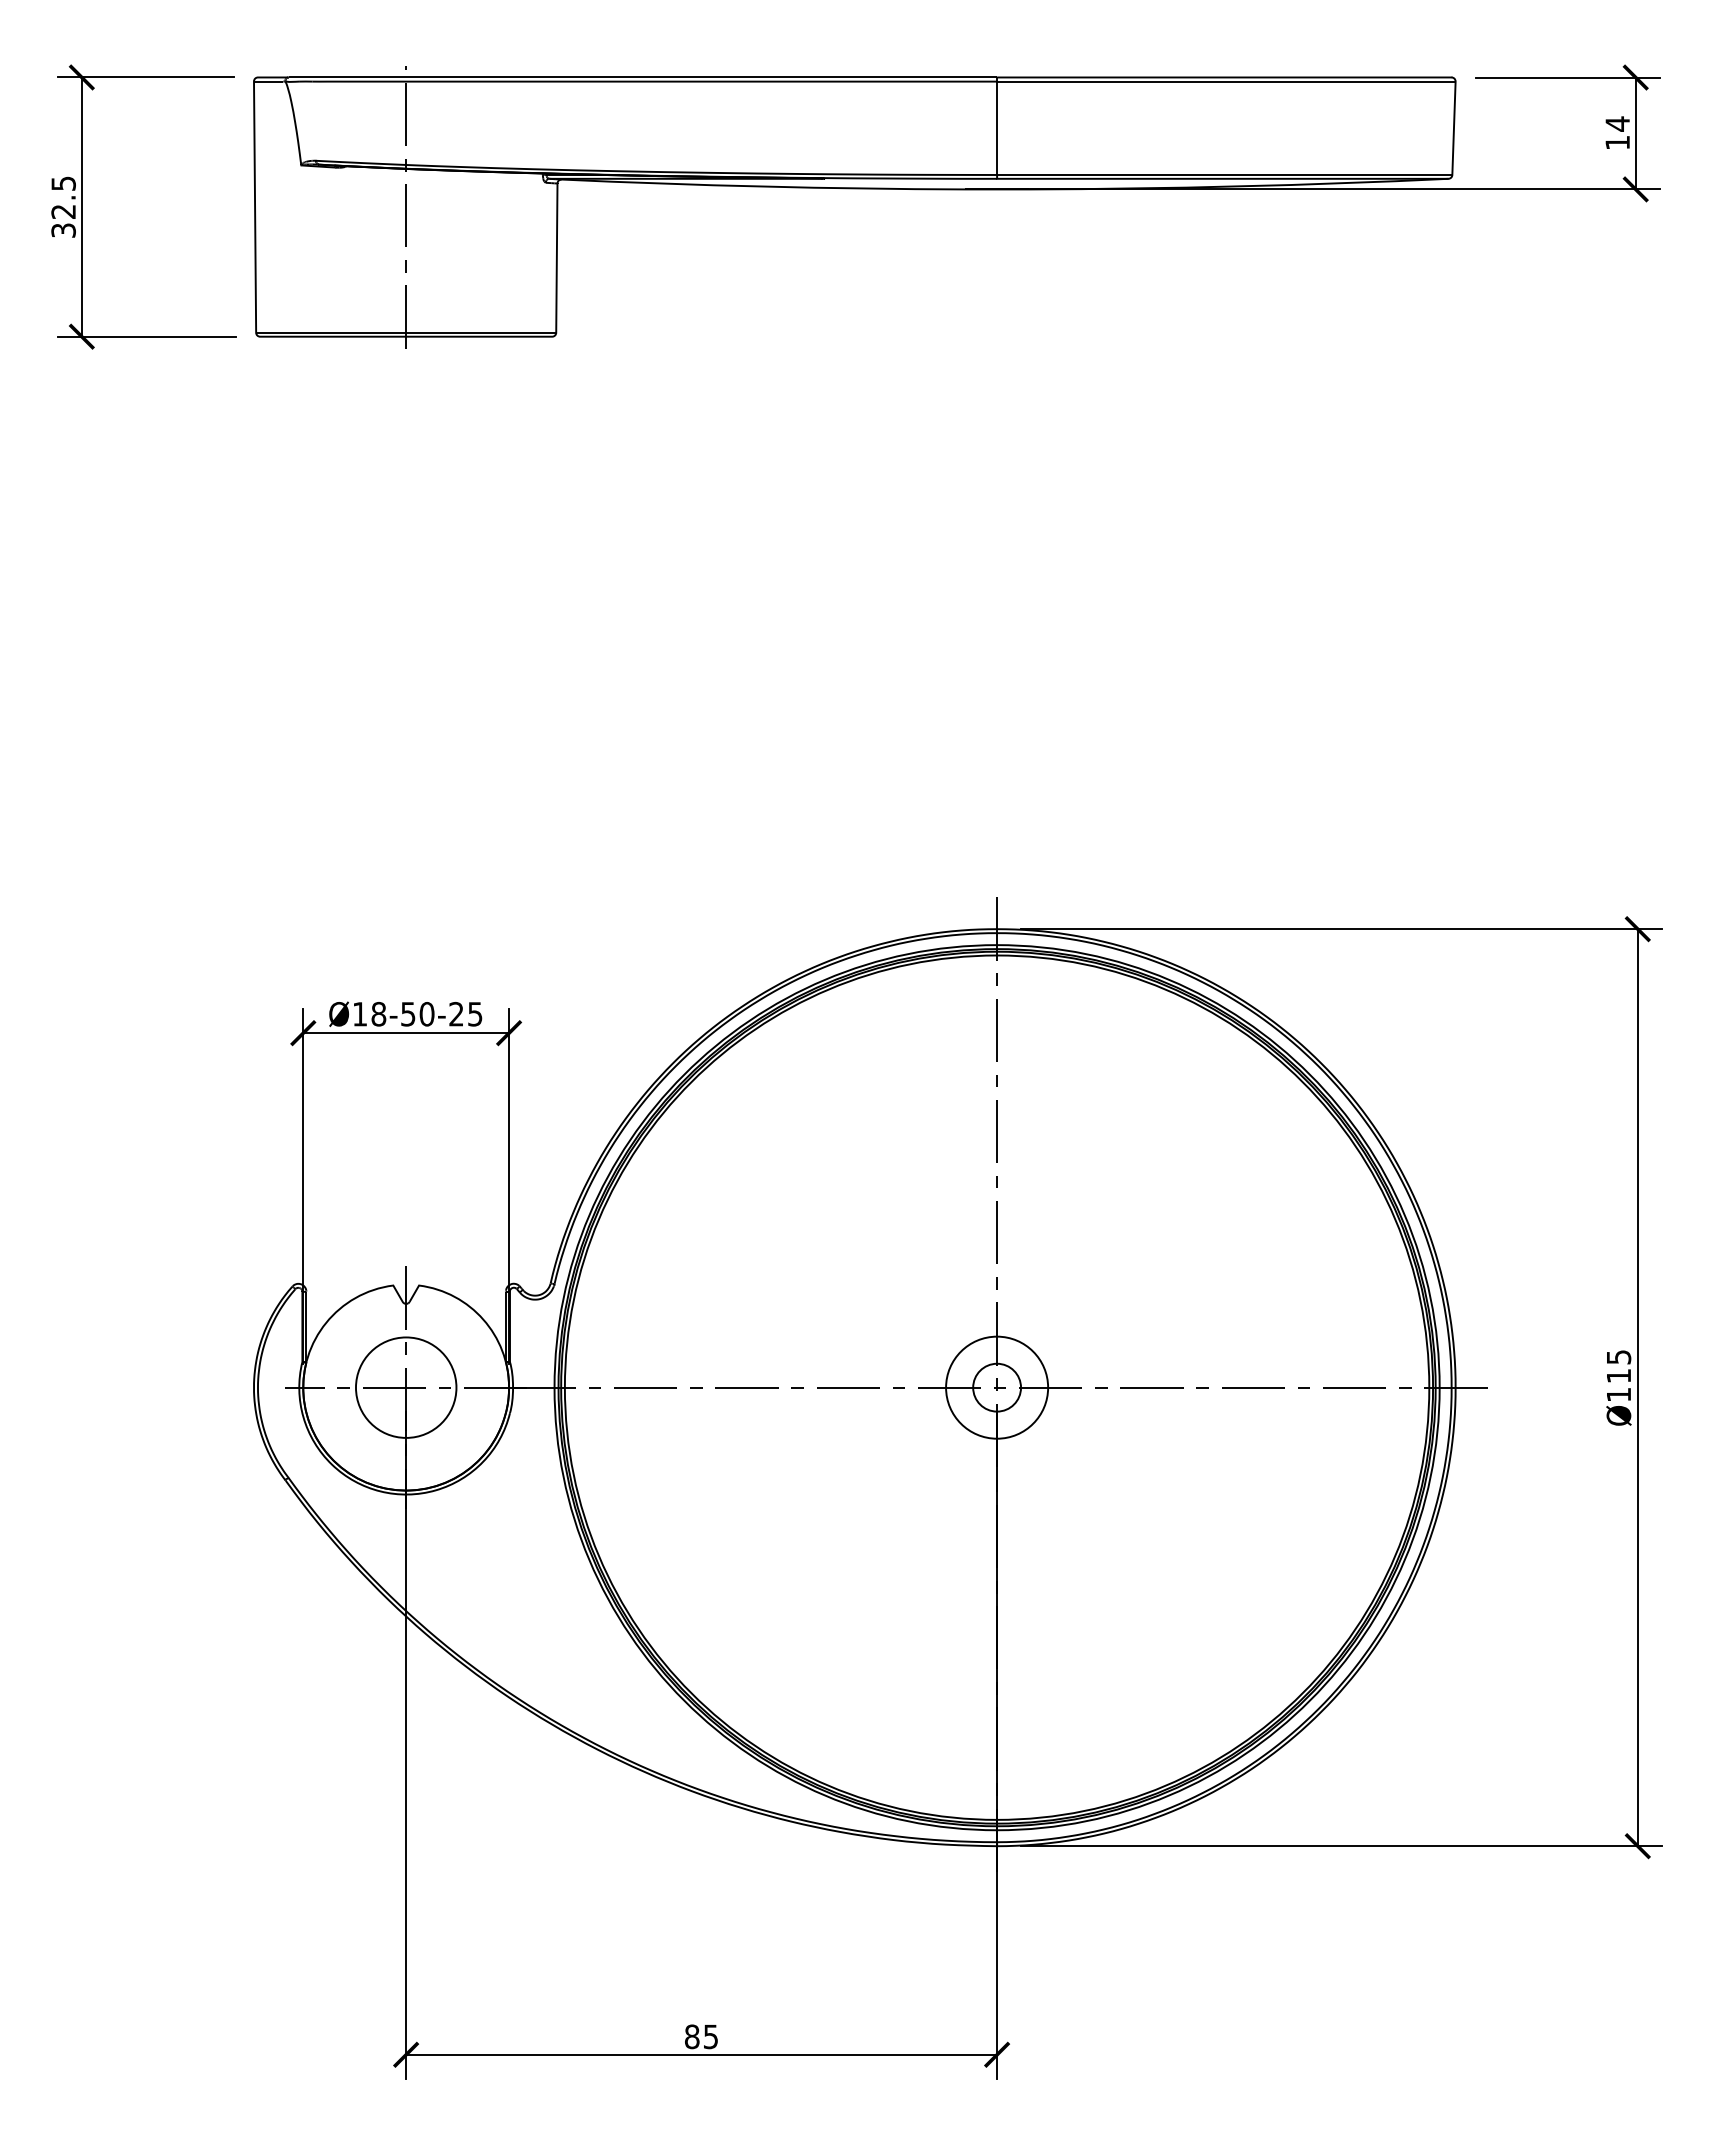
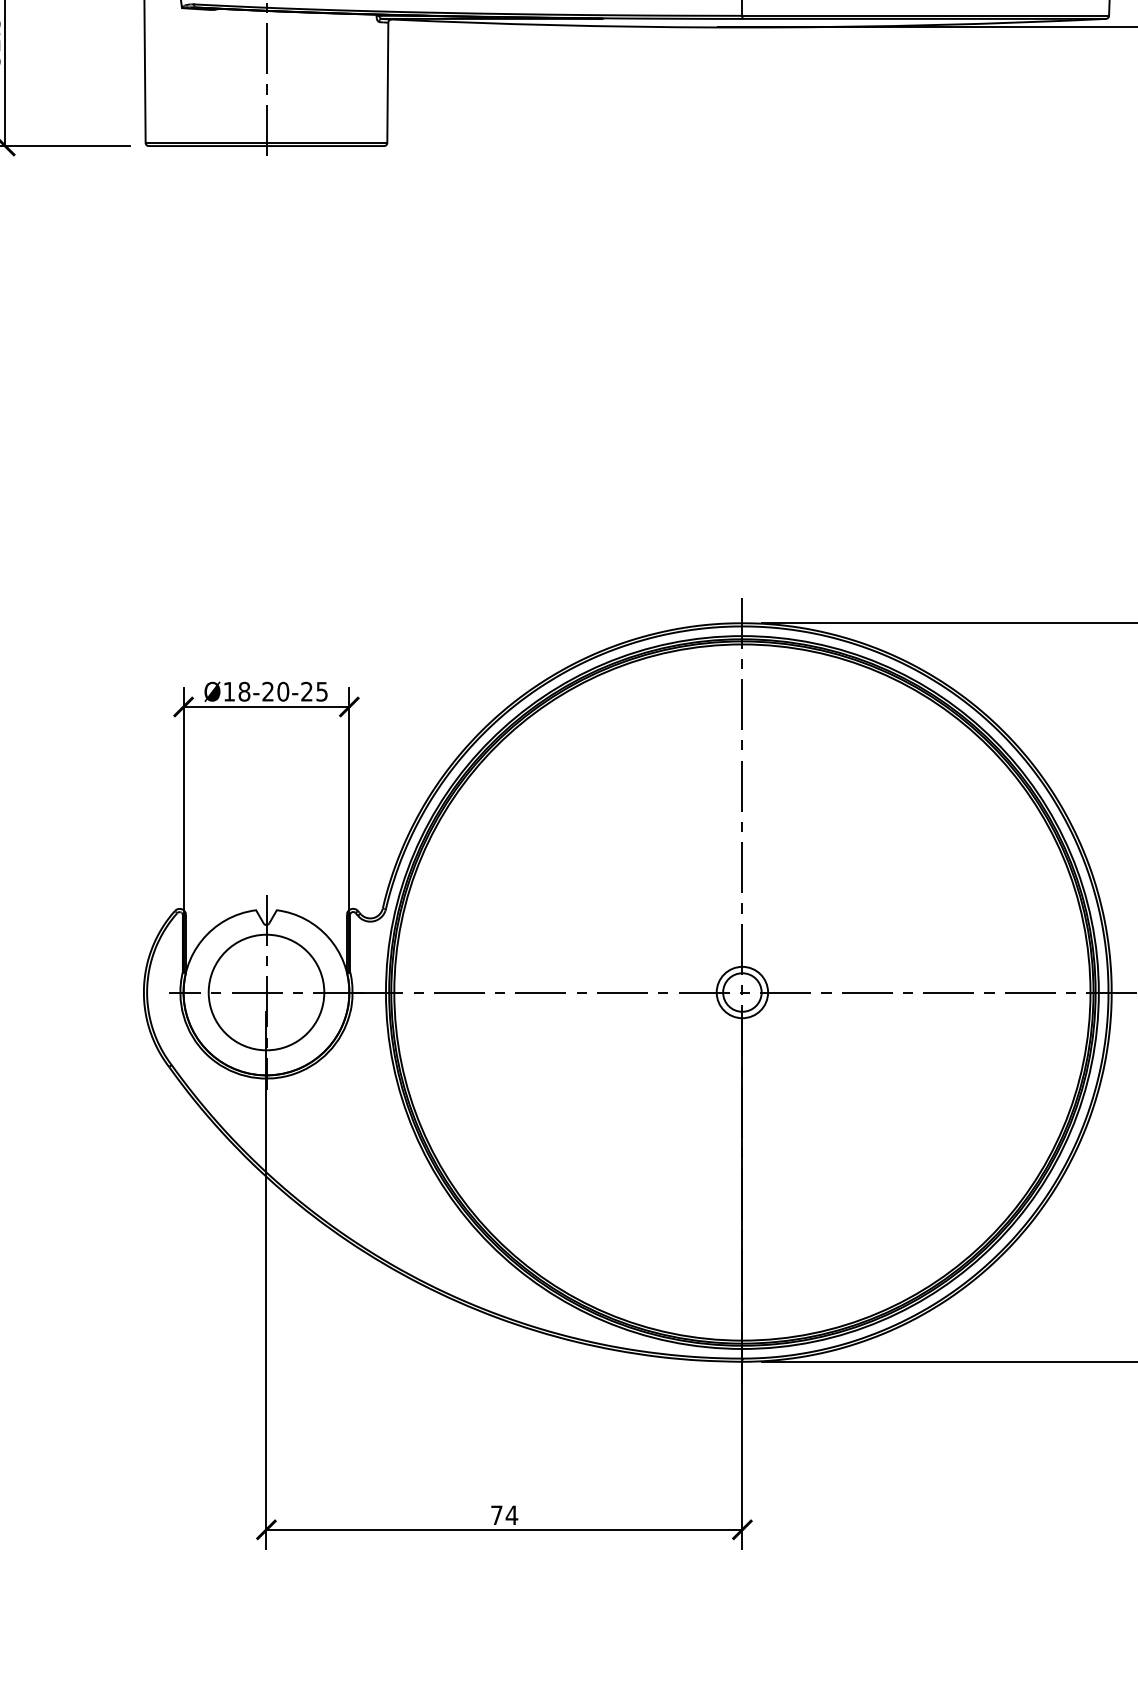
text: (408, 1013) -> (268, 691), Ø18-50-25 -> Ø18-20-25
circle: (405, 1387) -> (265, 992), size x1.43
circle: (997, 1387) -> (742, 992), size x0.62
text: (701, 2036) -> (504, 1515), 85 -> 74

